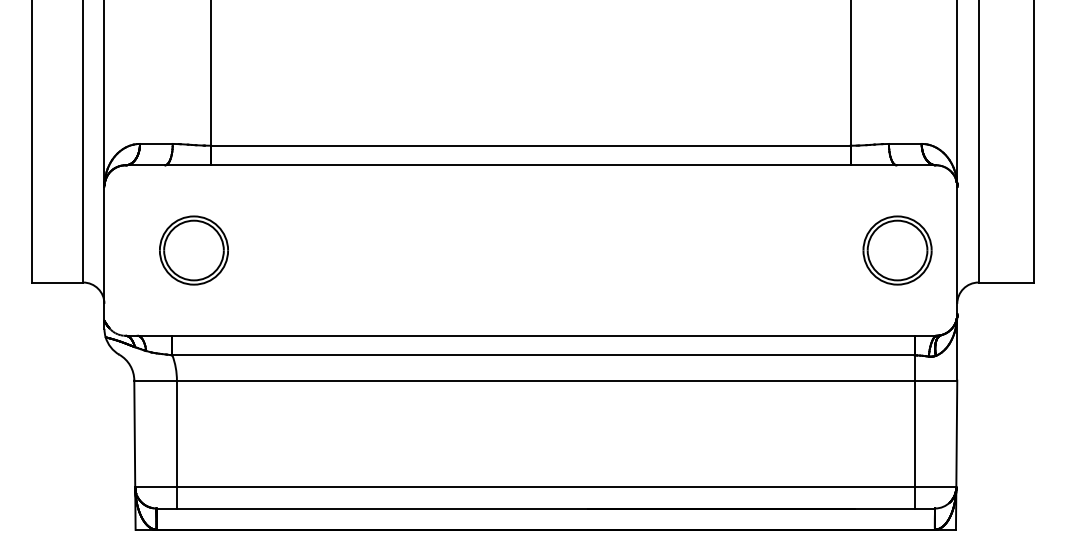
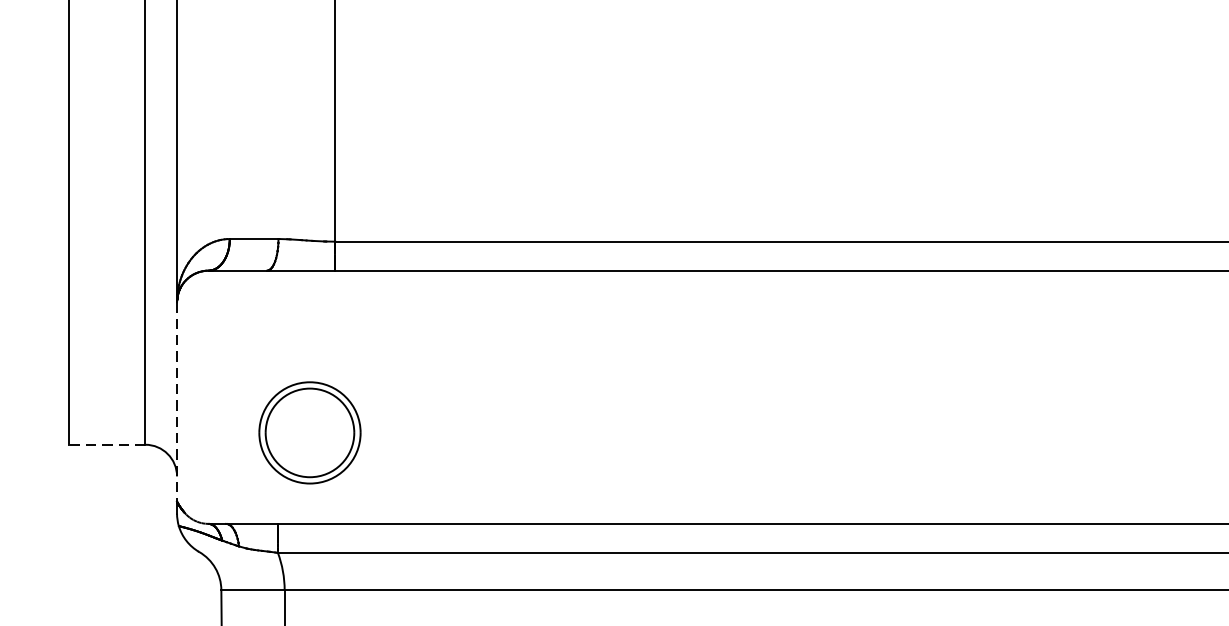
part: (193, 250) -> (309, 432), moved
line: (104, 254) -> (177, 403), solid -> dashed
line: (57, 282) -> (107, 444), solid -> dashed

